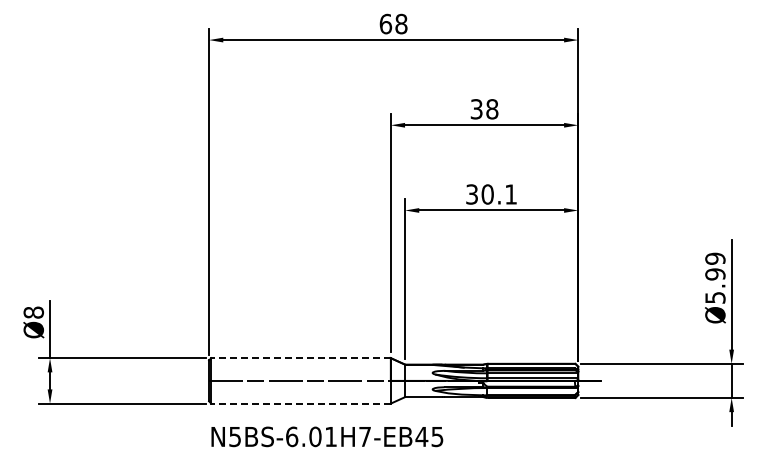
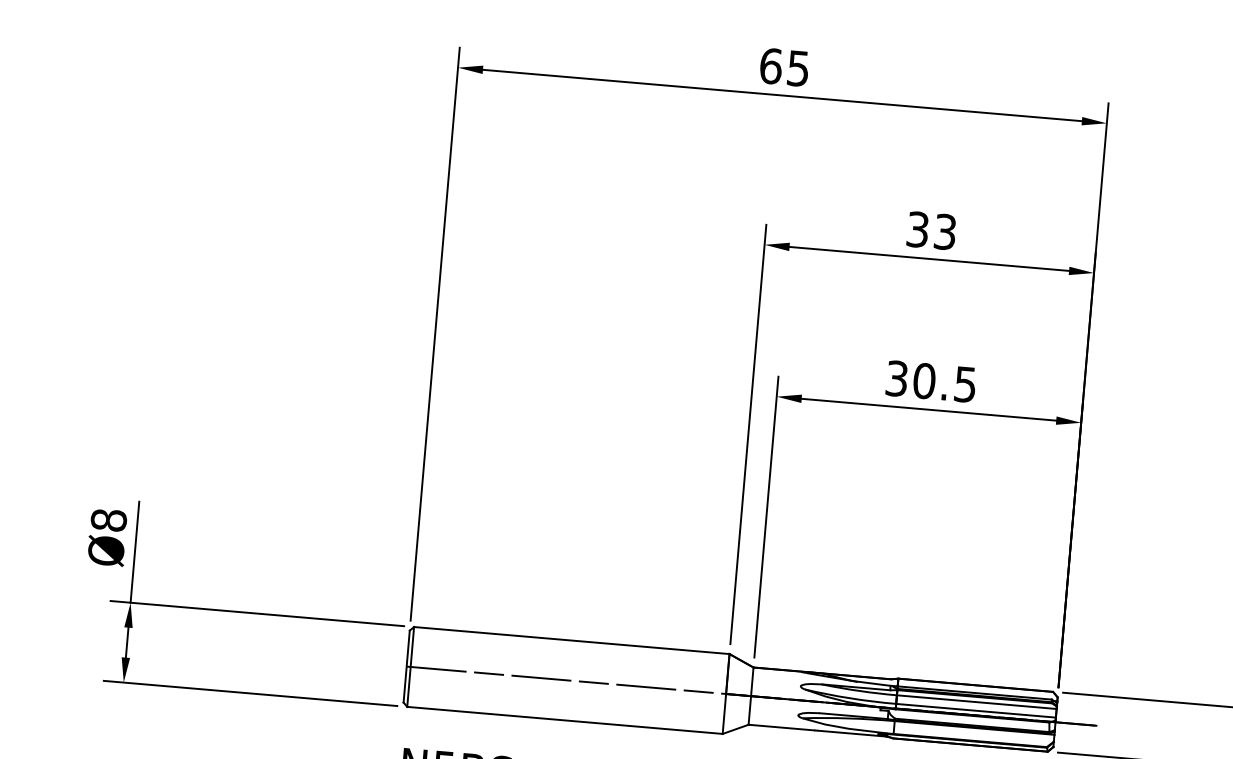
text: (401, 23) -> (798, 67), 68 -> 65
text: (492, 109) -> (945, 232), 38 -> 33
text: (510, 194) -> (964, 384), 30.1 -> 30.5
line: (301, 358) -> (572, 641), dashed -> solid
line: (301, 403) -> (565, 720), dashed -> solid

